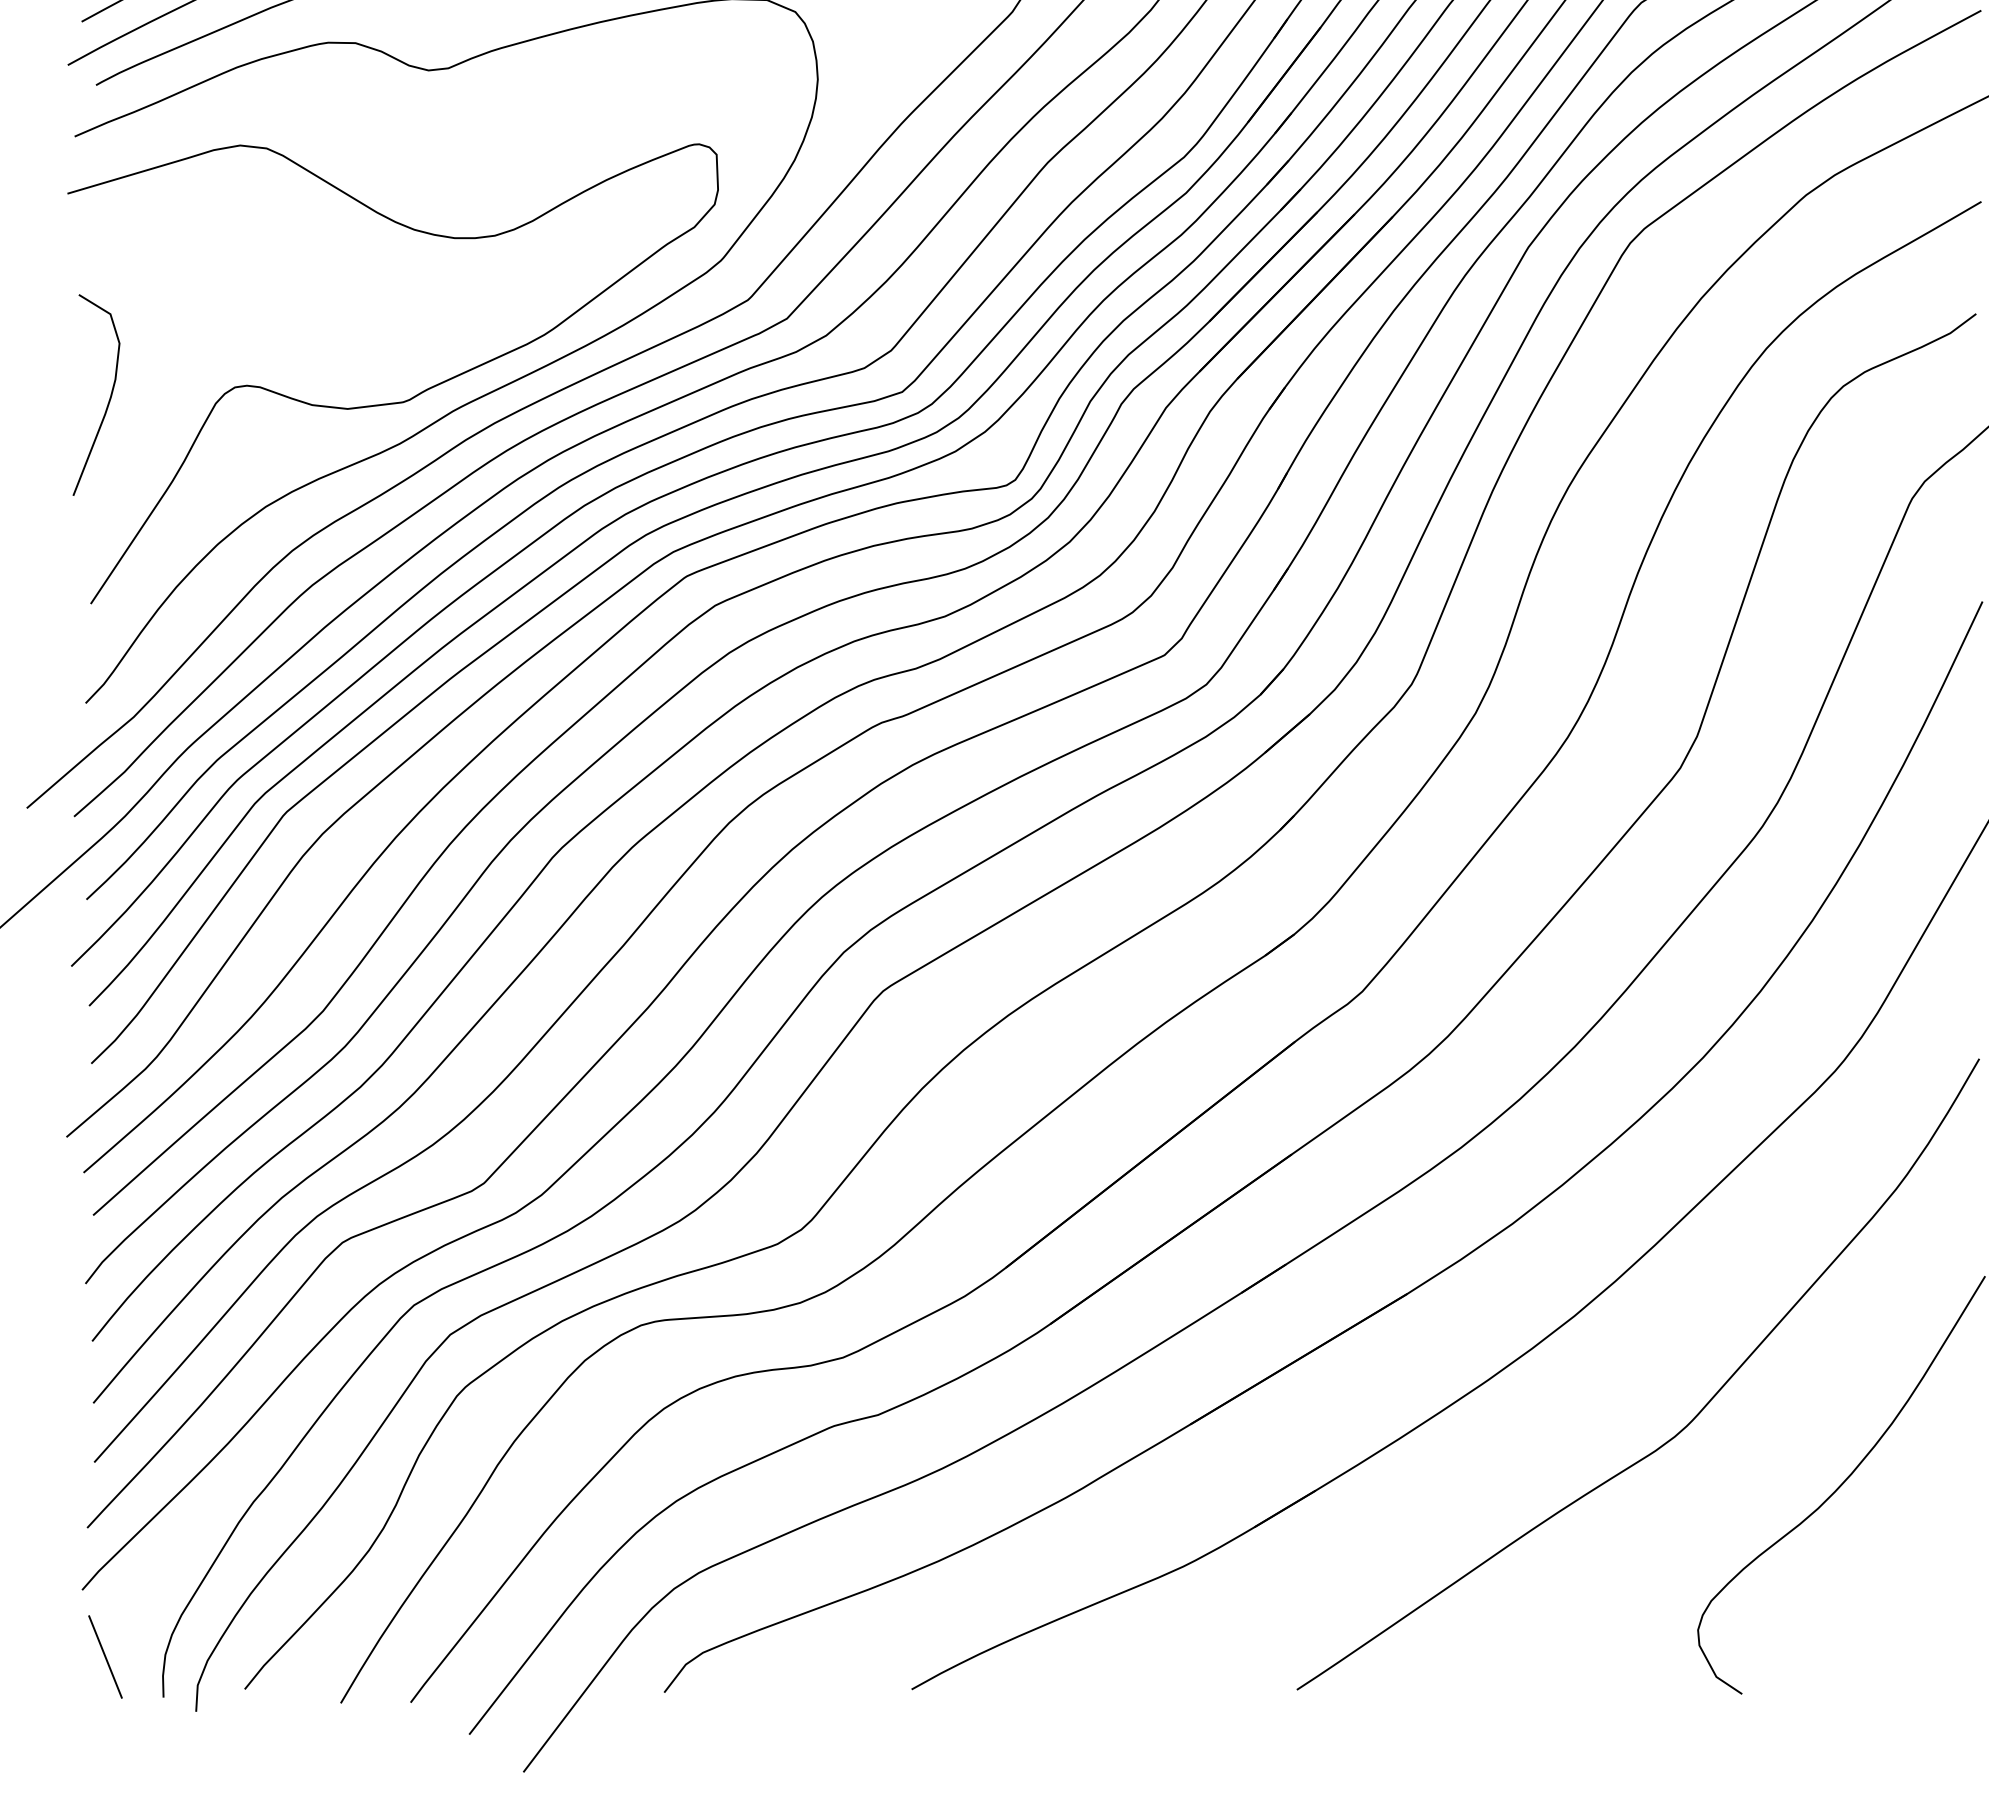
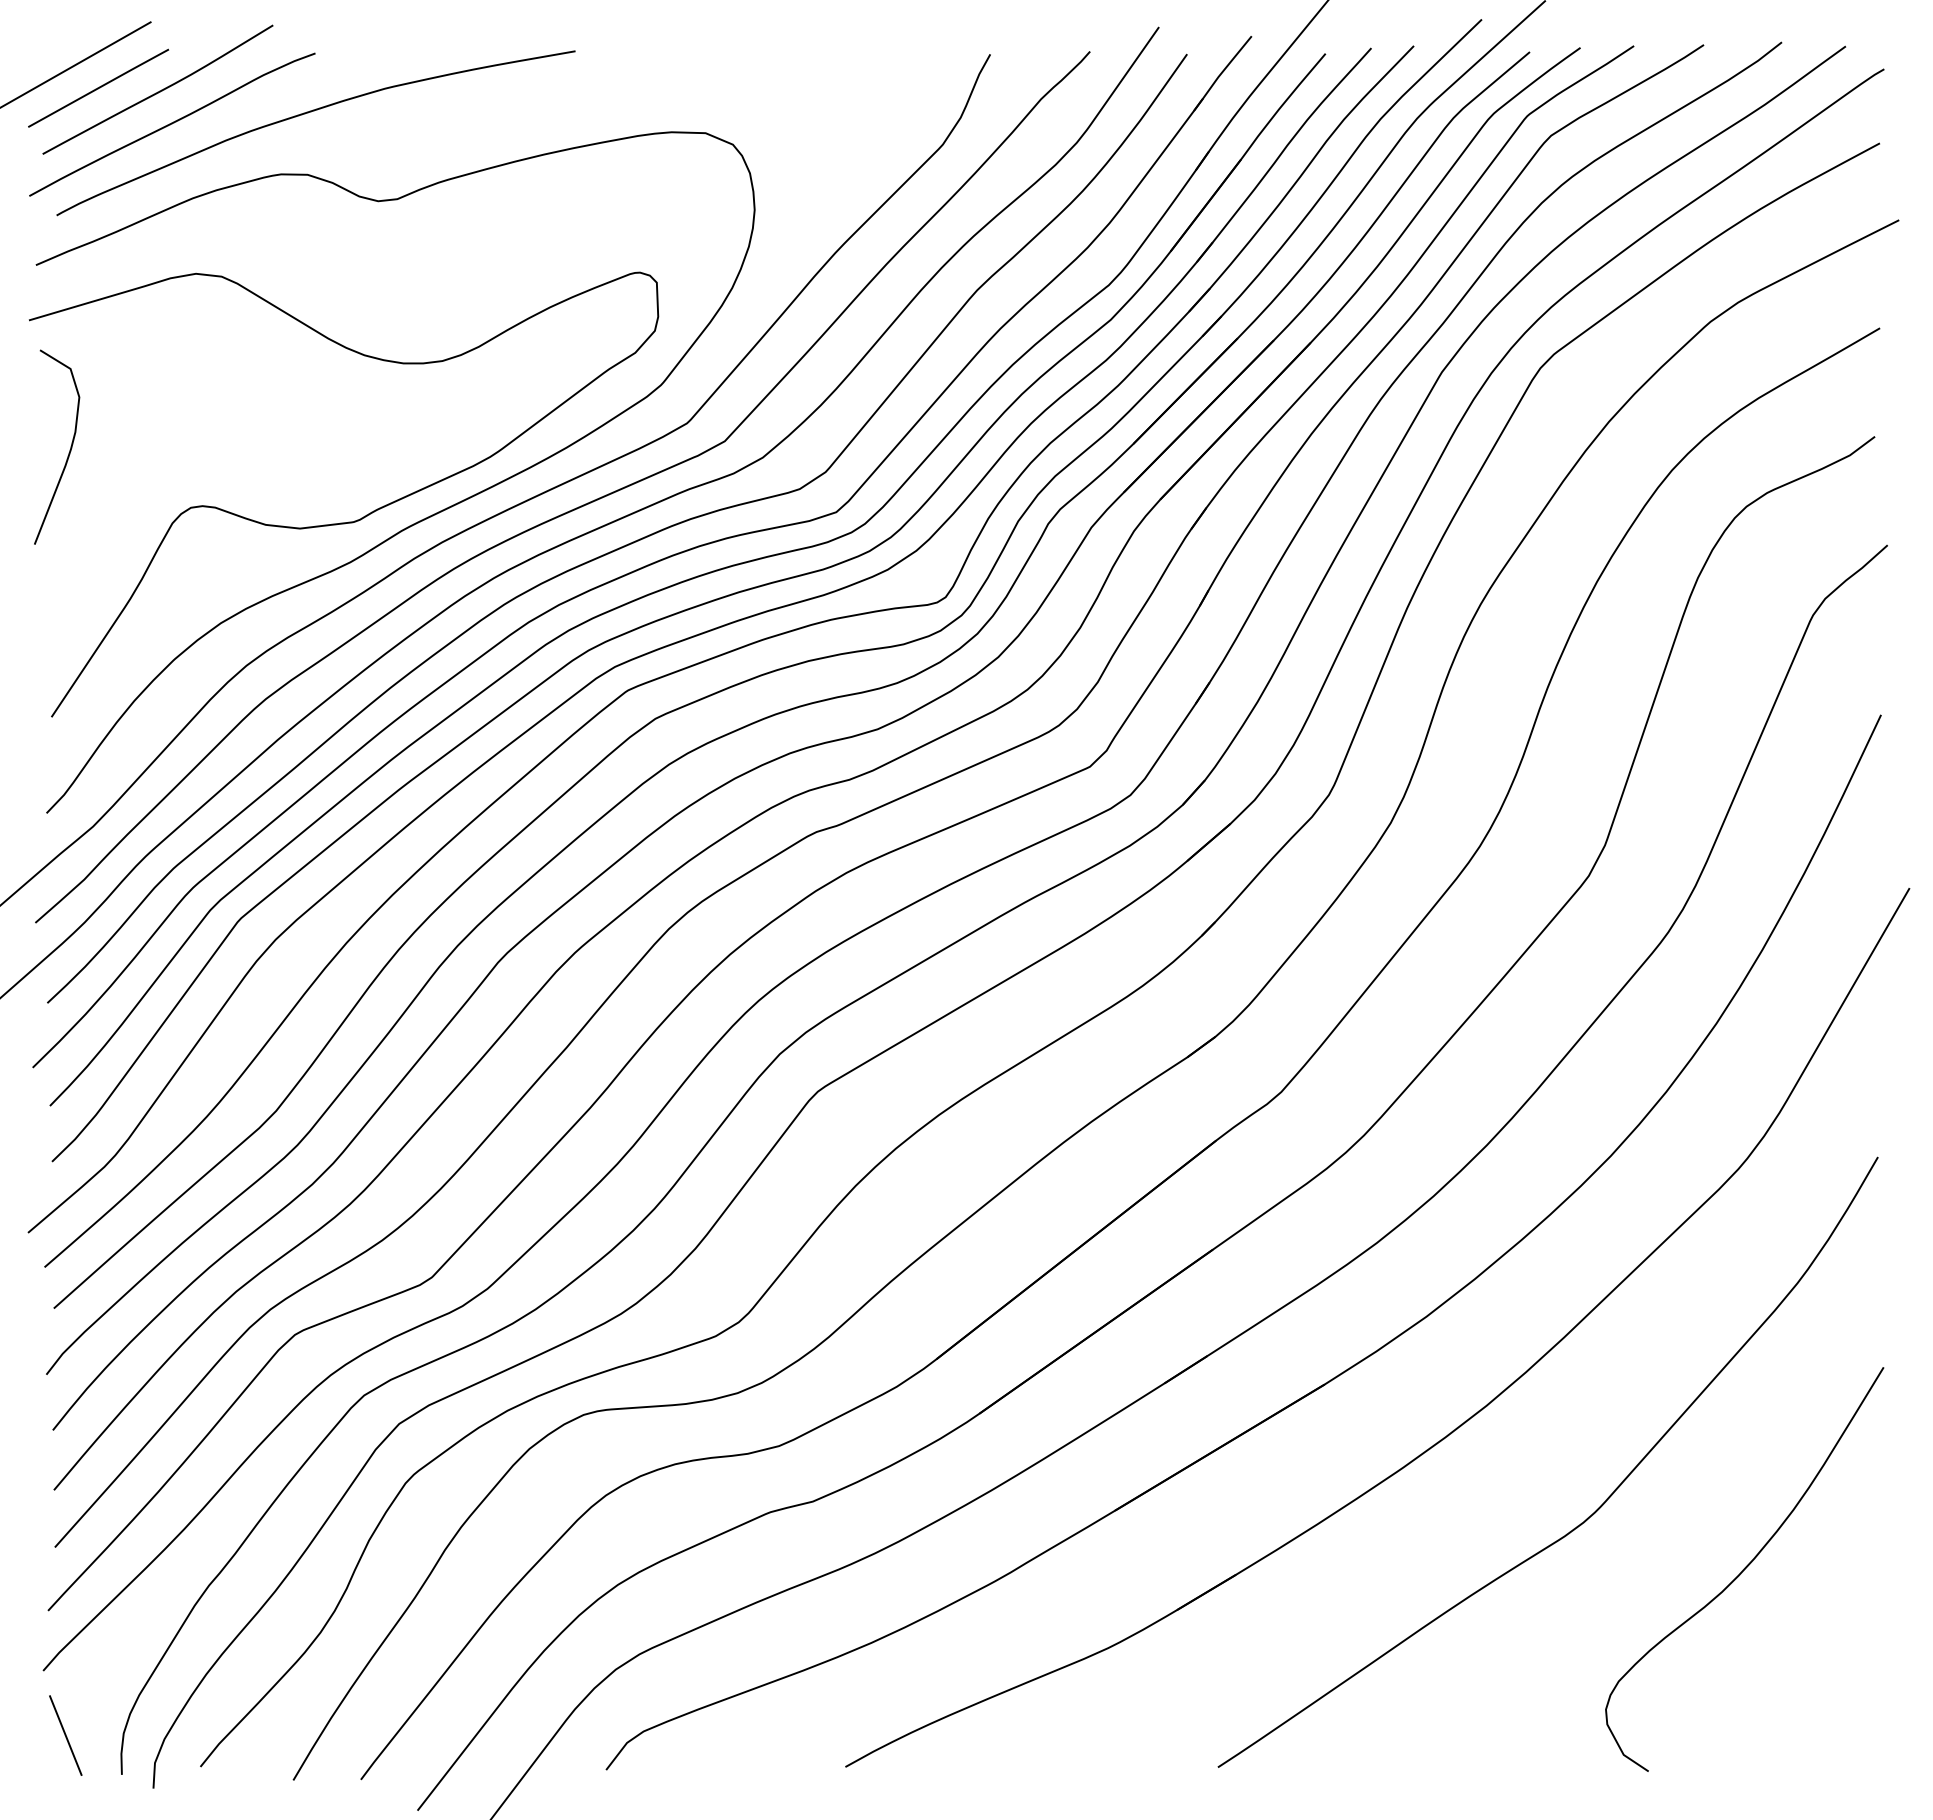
curve: (109, 398) -> (69, 450), moved

